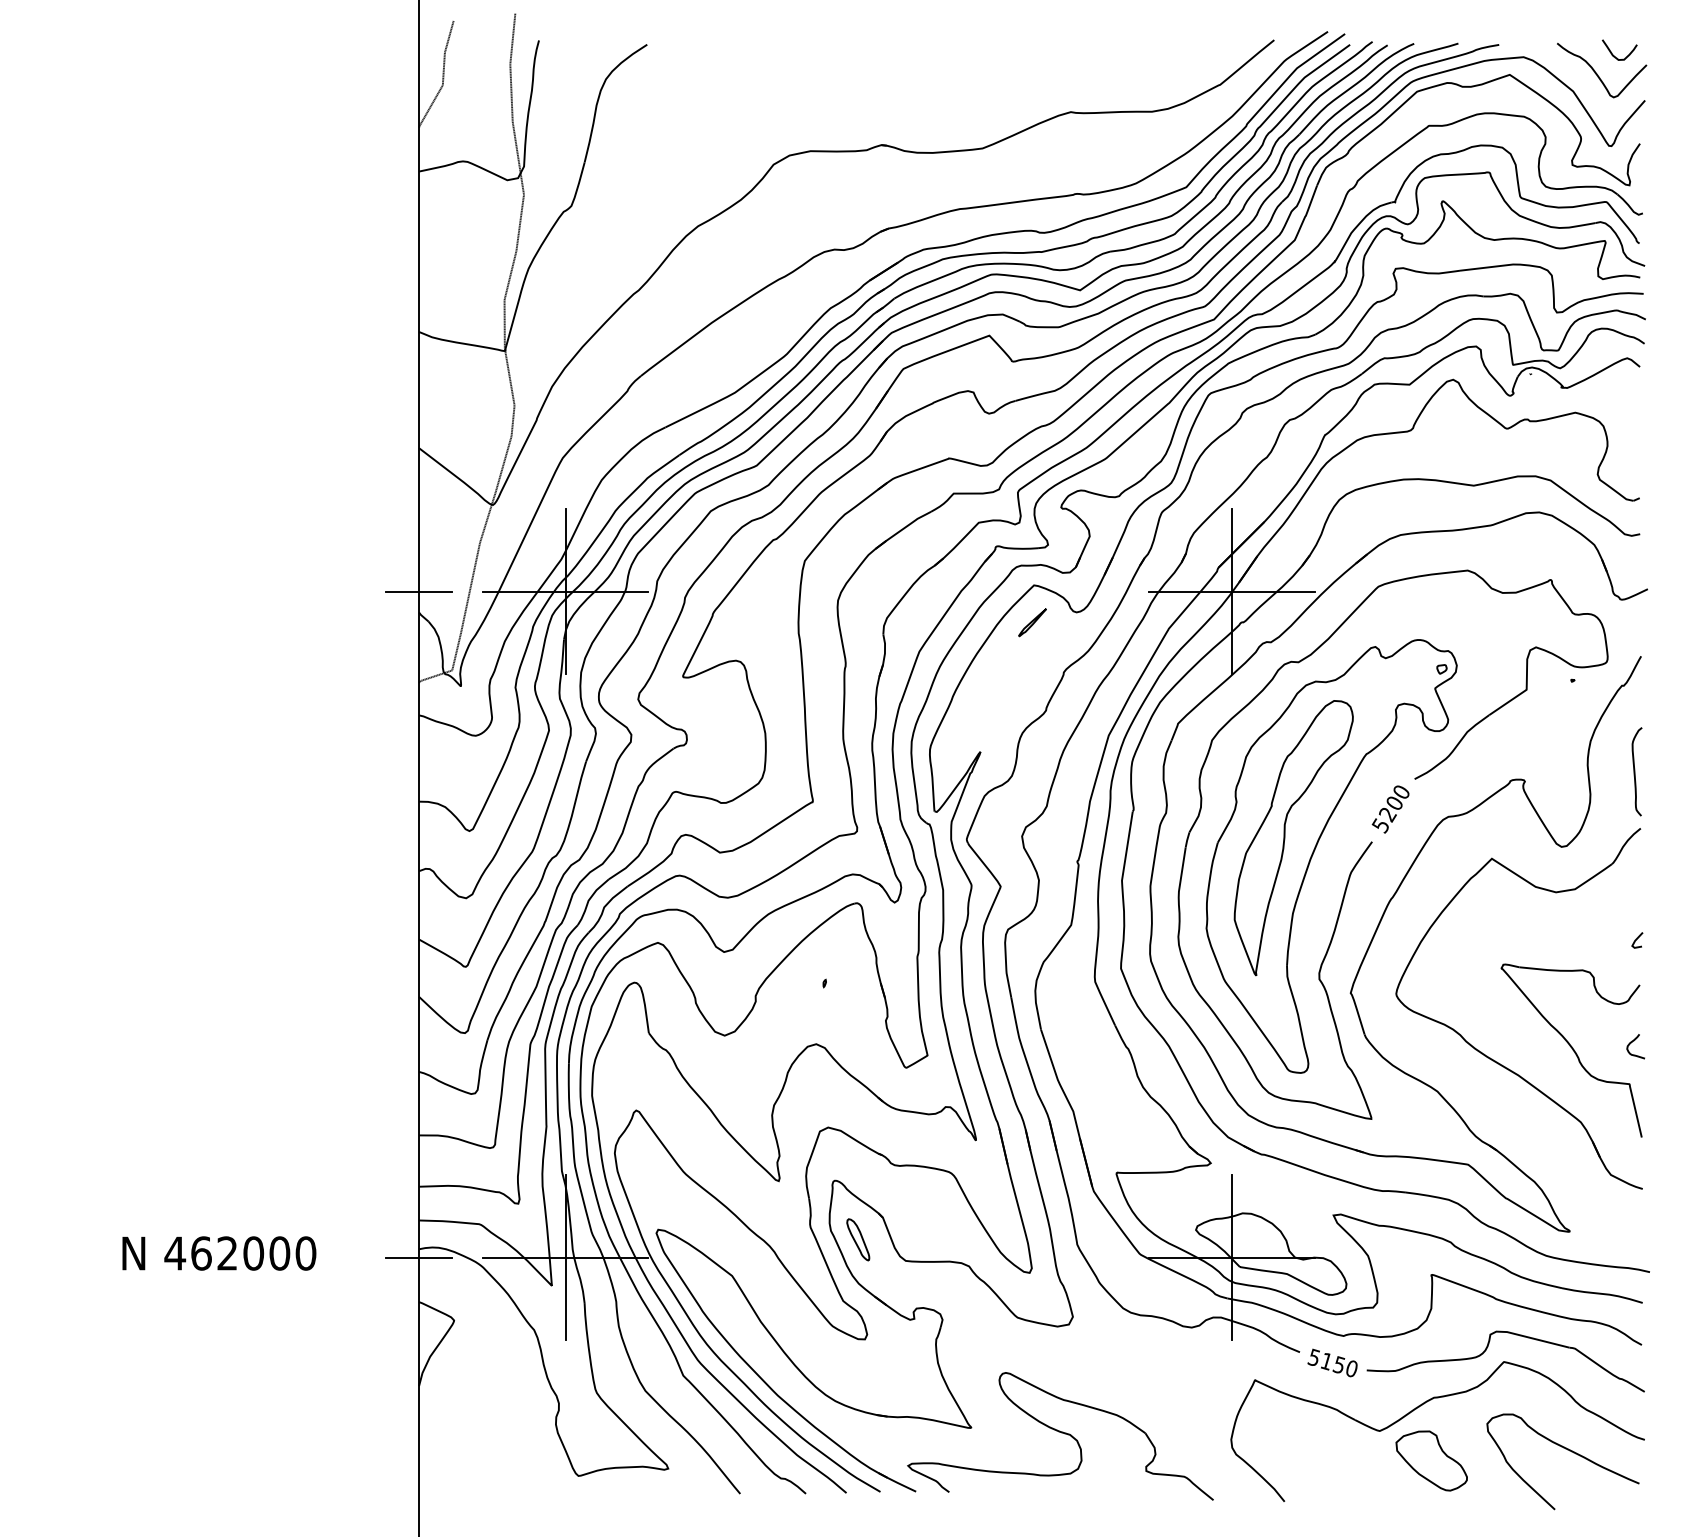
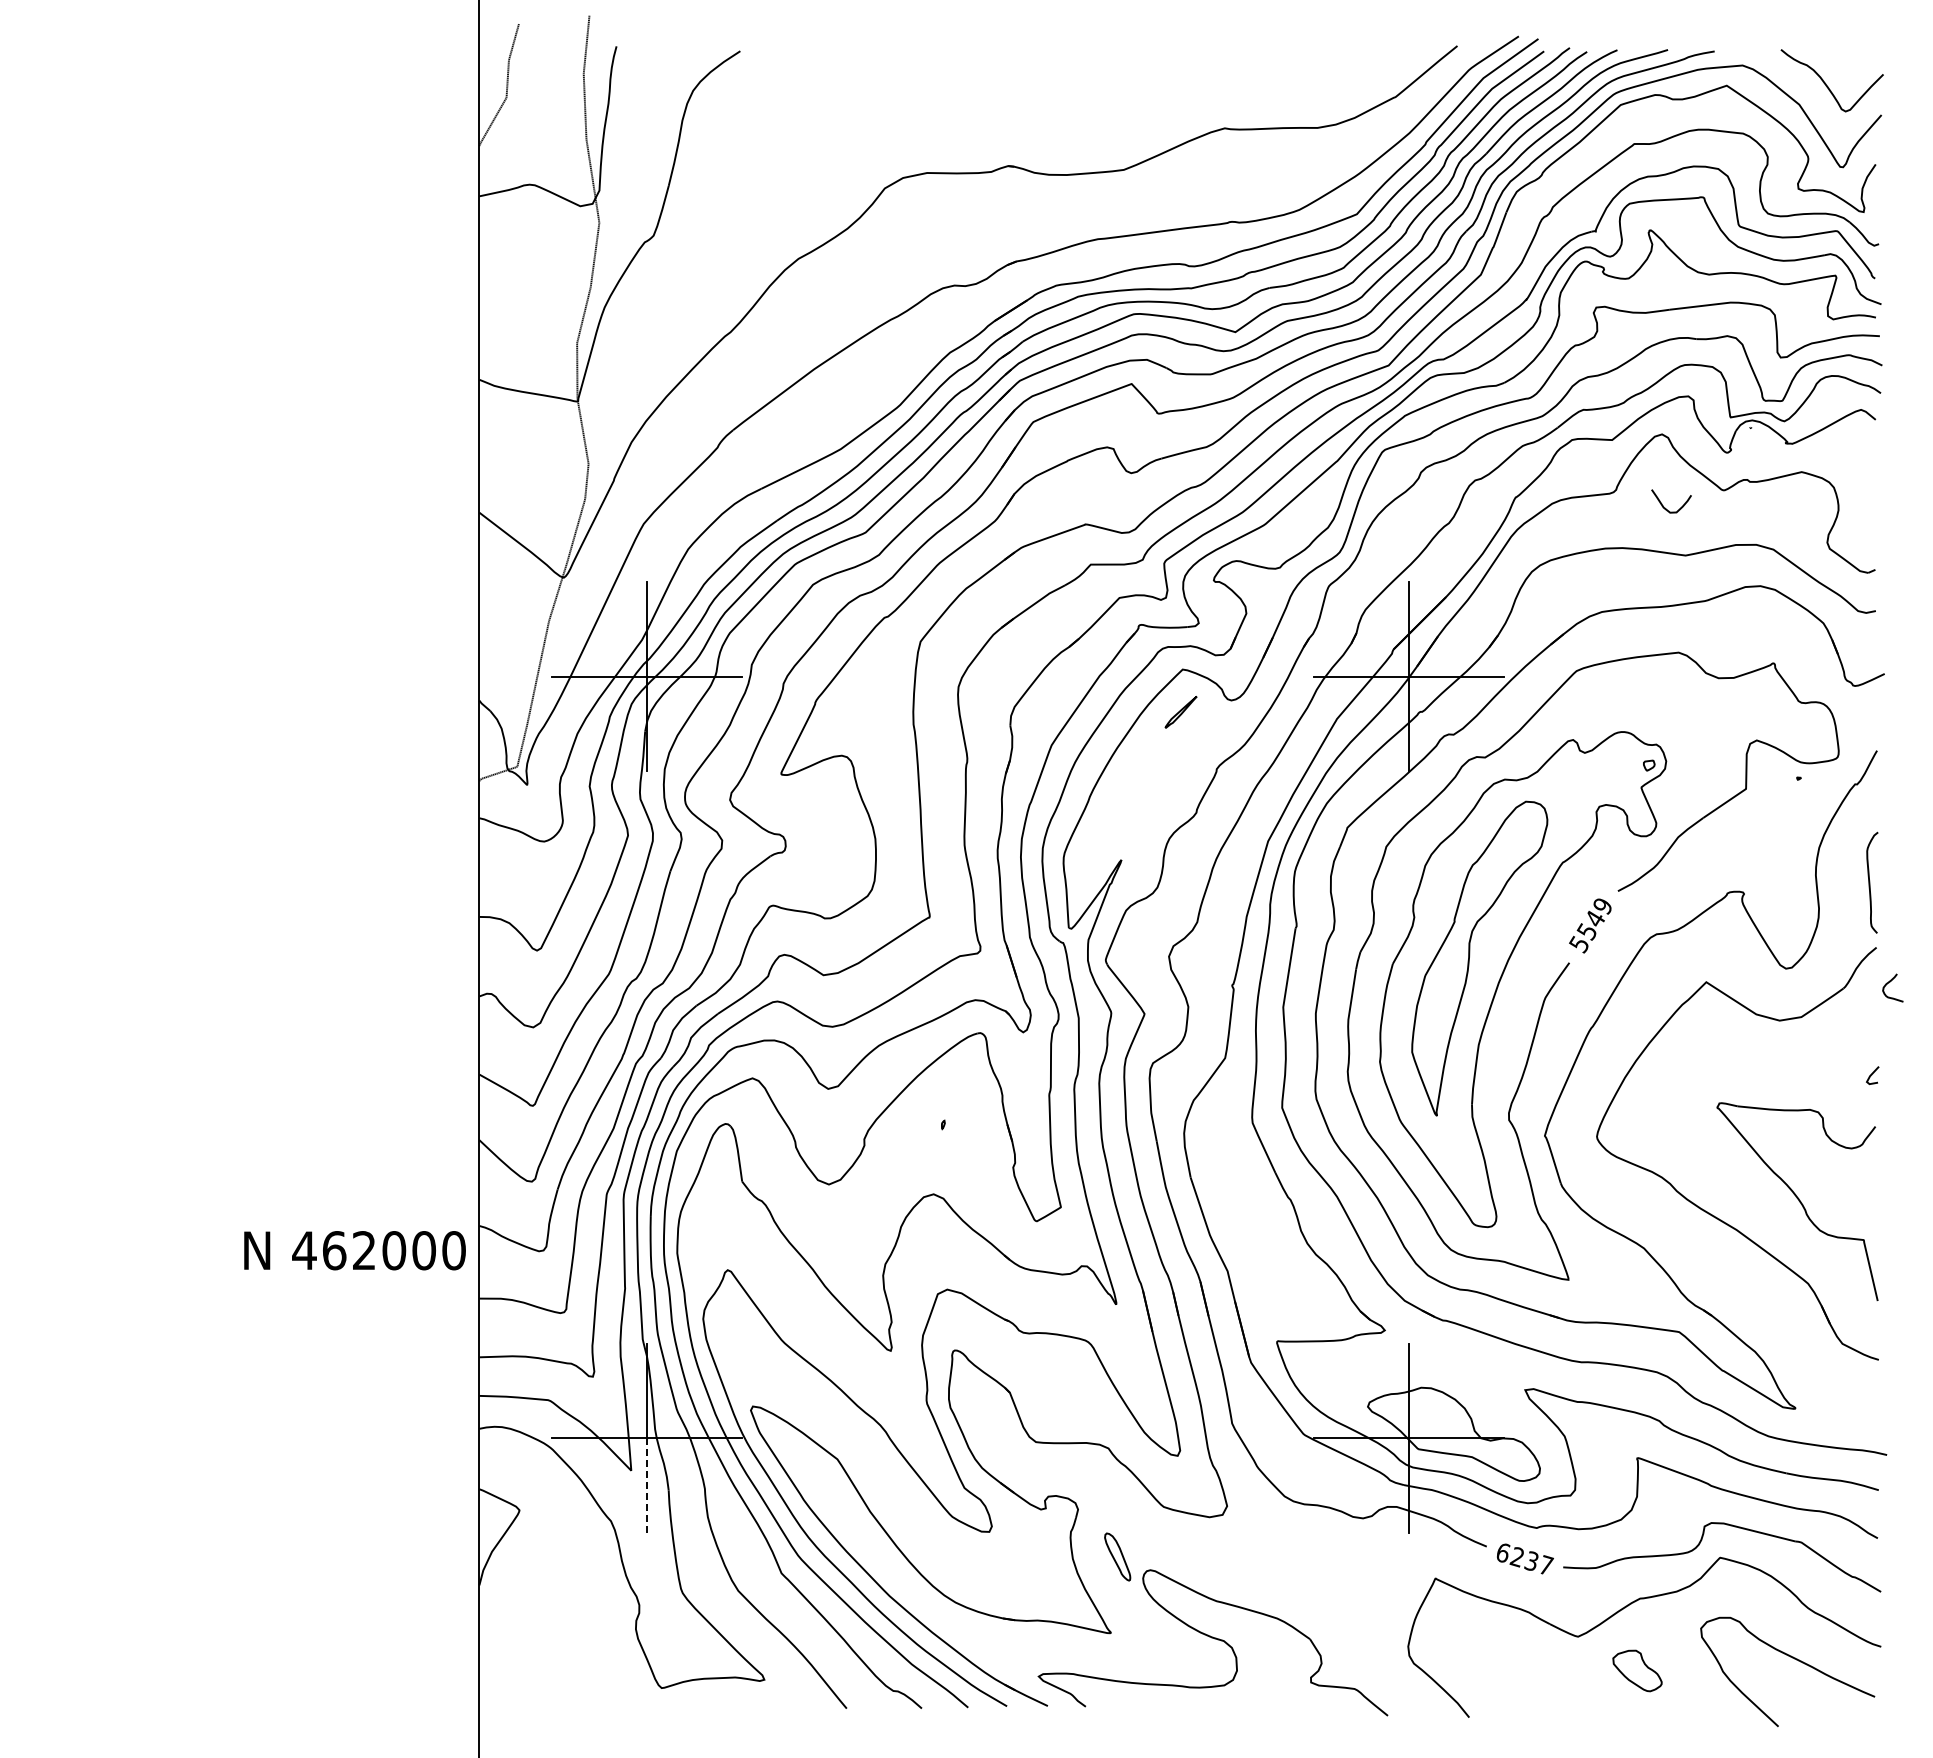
curve: (1614, 55) -> (1665, 507), moved
line: (419, 591) -> (479, 676), removed
text: (1393, 803) -> (1593, 919), 5200 -> 5549
curve: (1633, 1041) -> (1890, 982), moved
part: (858, 1239) -> (1117, 1556), moved
text: (218, 1253) -> (354, 1250), moved
line: (419, 1257) -> (479, 1438), removed
line: (565, 1298) -> (646, 1485), solid -> dashed
text: (1332, 1362) -> (1524, 1558), 5150 -> 6237
part: (1431, 1460) -> (1637, 1670), size x0.6

